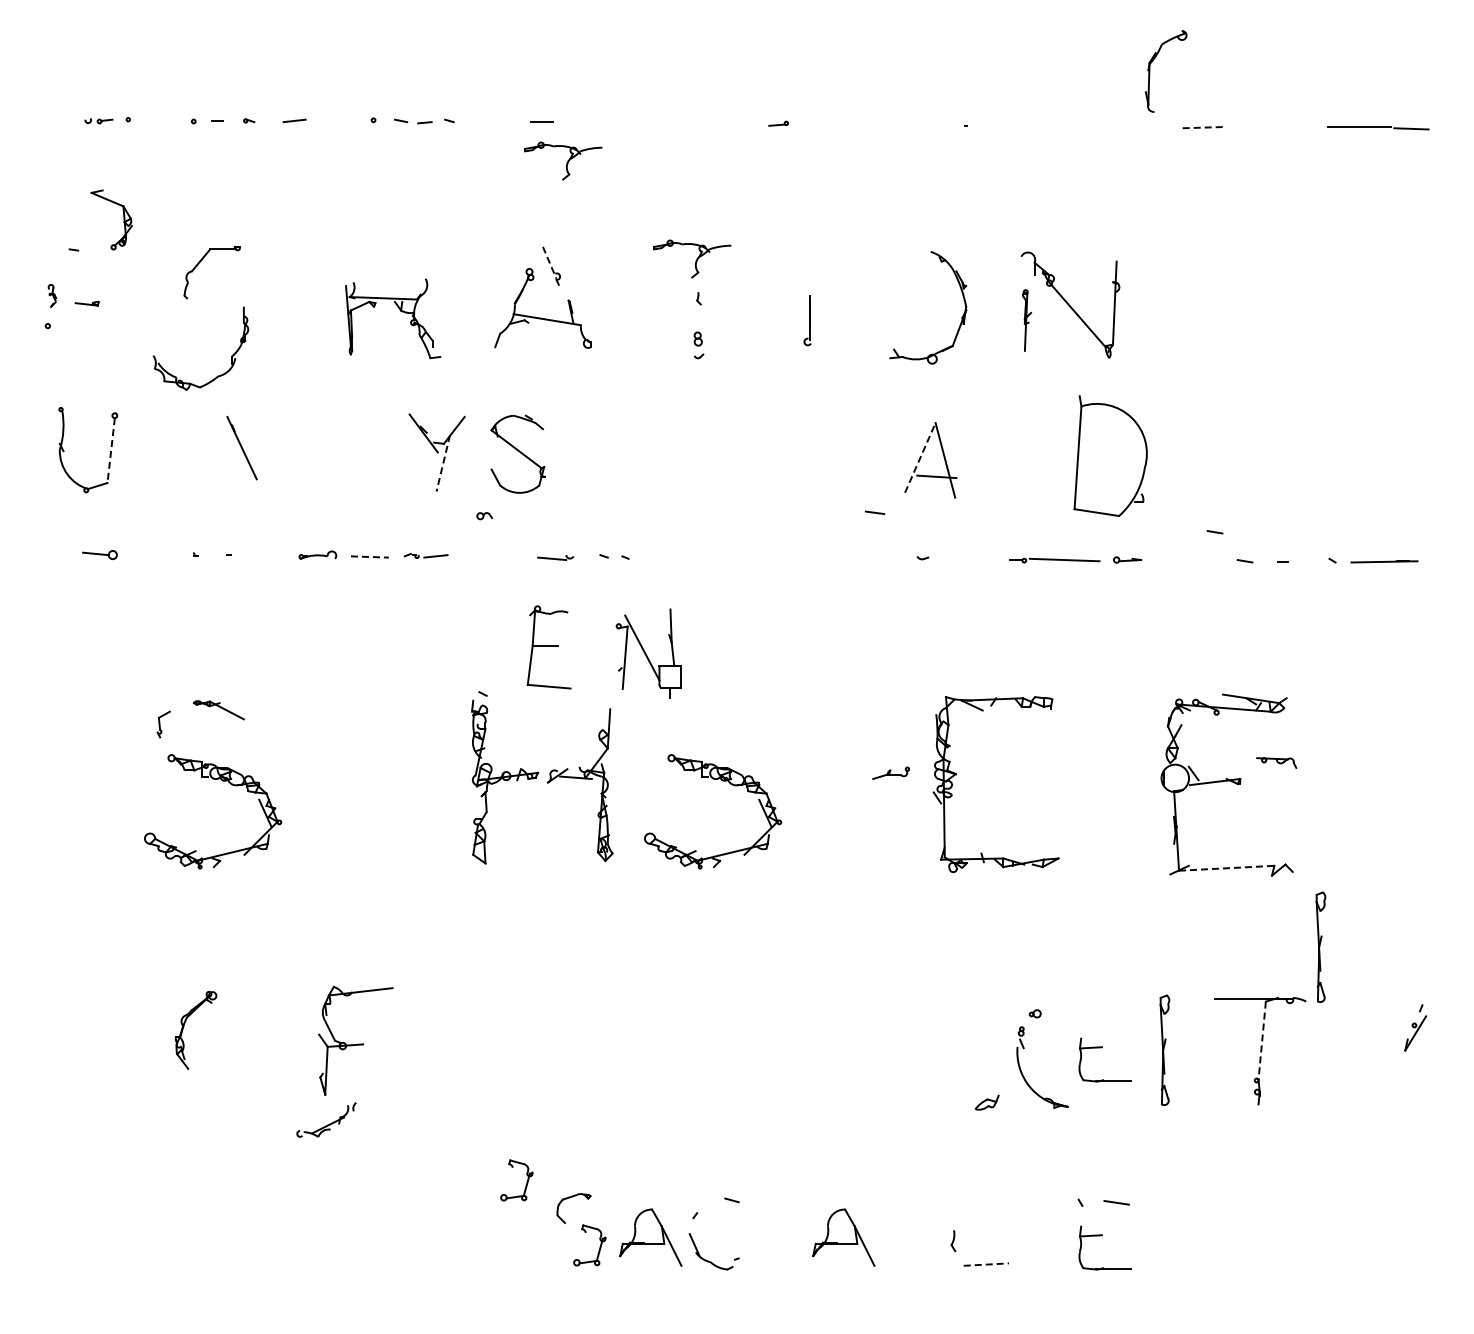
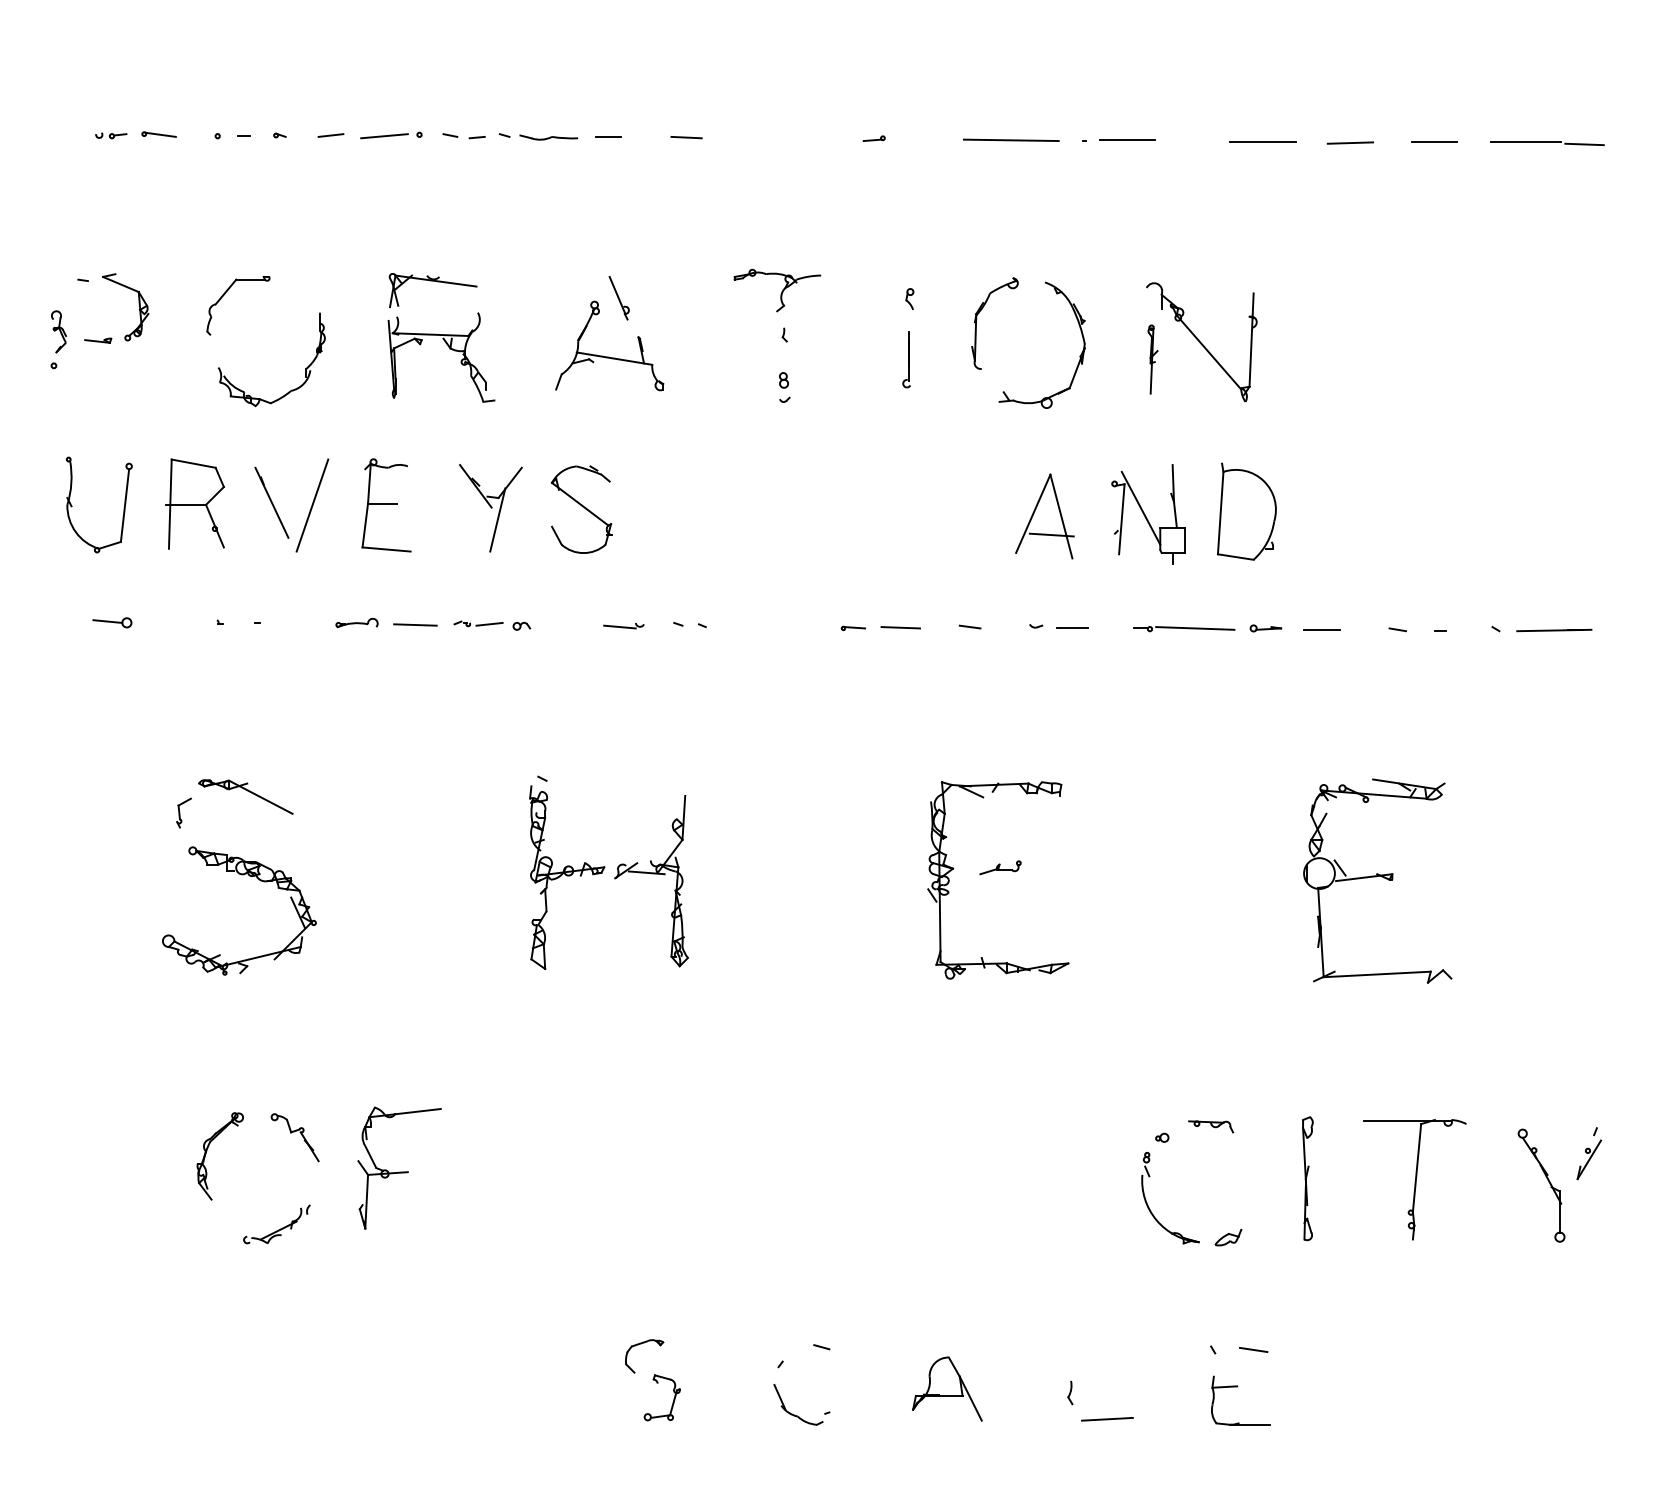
part: (1150, 71) -> (977, 323), moved
line: (142, 120) -> (160, 135), added
line: (342, 121) -> (384, 136), added
part: (488, 122) -> (548, 137), added
line: (611, 122) -> (686, 137), added
line: (900, 124) -> (1011, 139), added
line: (1003, 124) -> (1126, 139), added
line: (1124, 127) -> (1262, 142), added
line: (1203, 127) -> (1351, 142), dashed -> solid
line: (1277, 127) -> (1434, 142), added
part: (563, 160) -> (632, 179), removed
part: (123, 219) -> (138, 306), moved
part: (385, 251) -> (432, 282), added
line: (549, 263) -> (617, 295), dashed -> solid
part: (810, 266) -> (910, 298), added
part: (52, 295) -> (59, 331), size x1.67
part: (231, 355) -> (306, 367), moved
part: (173, 448) -> (194, 503), added
line: (111, 450) -> (125, 505), dashed -> solid
line: (278, 450) -> (312, 505), added
part: (1110, 455) -> (1246, 511), size x0.71
line: (920, 457) -> (1033, 513), dashed -> solid
line: (443, 463) -> (498, 520), dashed -> solid
line: (875, 512) -> (970, 626), moved
part: (484, 516) -> (521, 626), moved
line: (1214, 532) -> (1363, 597), removed
line: (369, 556) -> (414, 624), dashed -> solid
part: (759, 559) -> (852, 627), added
line: (802, 559) -> (901, 627), added
line: (954, 560) -> (1071, 628), added
line: (1177, 561) -> (1321, 630), added
part: (548, 647) -> (385, 505), moved
part: (648, 653) -> (1147, 514), moved
part: (218, 710) -> (245, 797), size x1.67
part: (1276, 762) -> (1210, 1126), moved
part: (956, 775) -> (953, 870), moved
part: (722, 781) -> (811, 877), removed
line: (1226, 868) -> (1376, 974), dashed -> solid
part: (1320, 946) -> (1482, 1062), removed
part: (262, 1013) -> (294, 1137), added
line: (1262, 1041) -> (1417, 1168), dashed -> solid
part: (1102, 1048) -> (1237, 1176), removed
part: (1378, 1052) -> (1547, 1181), added
part: (986, 1102) -> (1227, 1237), moved
part: (326, 1119) -> (276, 1223), moved
part: (526, 1181) -> (591, 1326), removed
part: (650, 1237) -> (730, 1388), removed
line: (986, 1264) -> (1107, 1419), dashed -> solid

